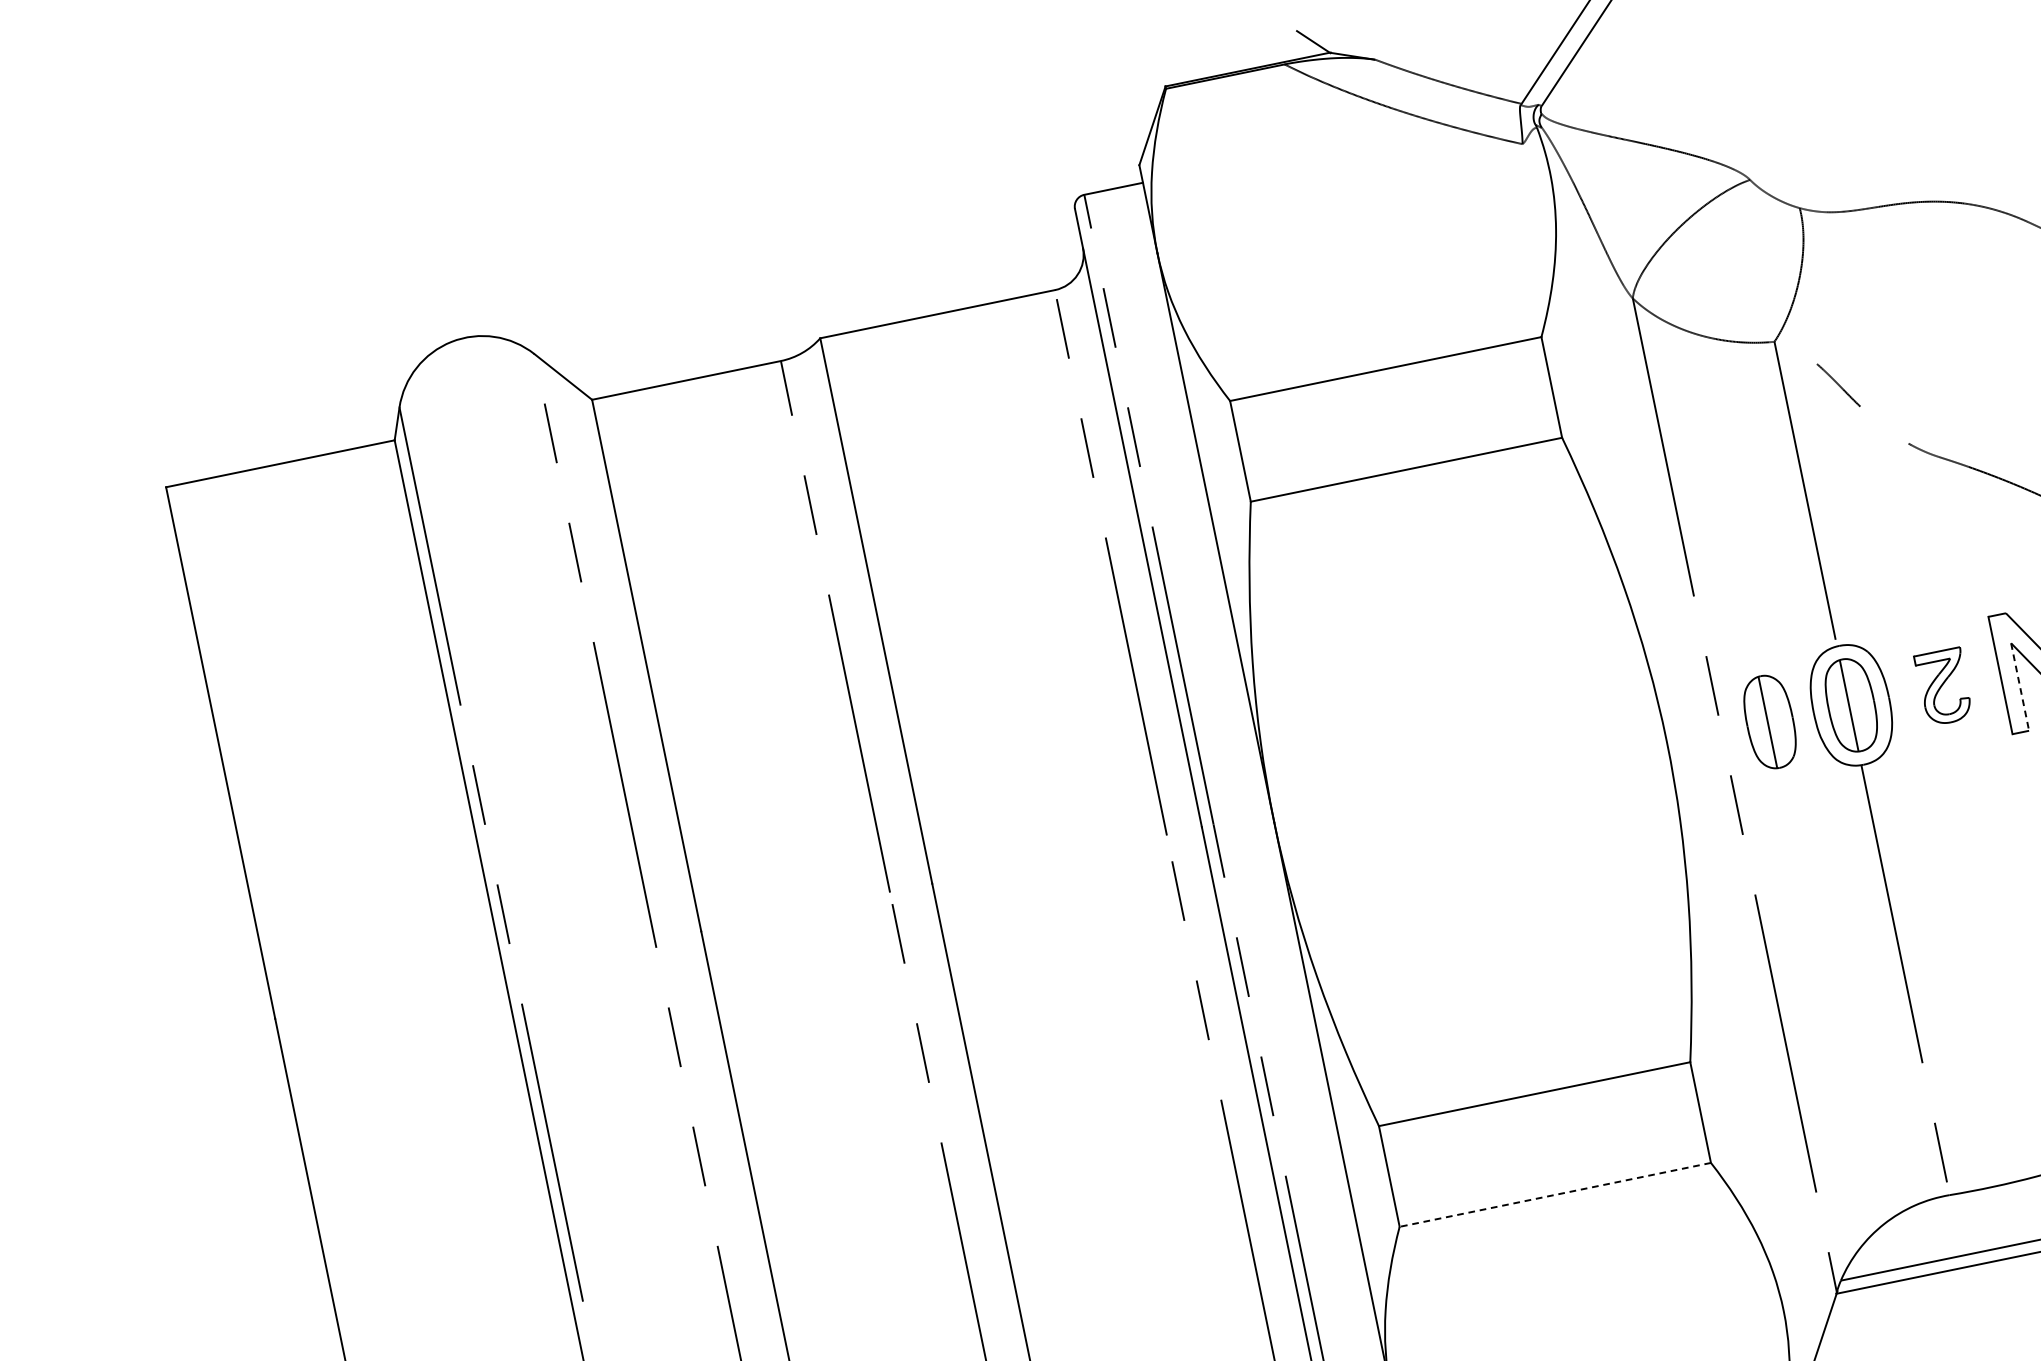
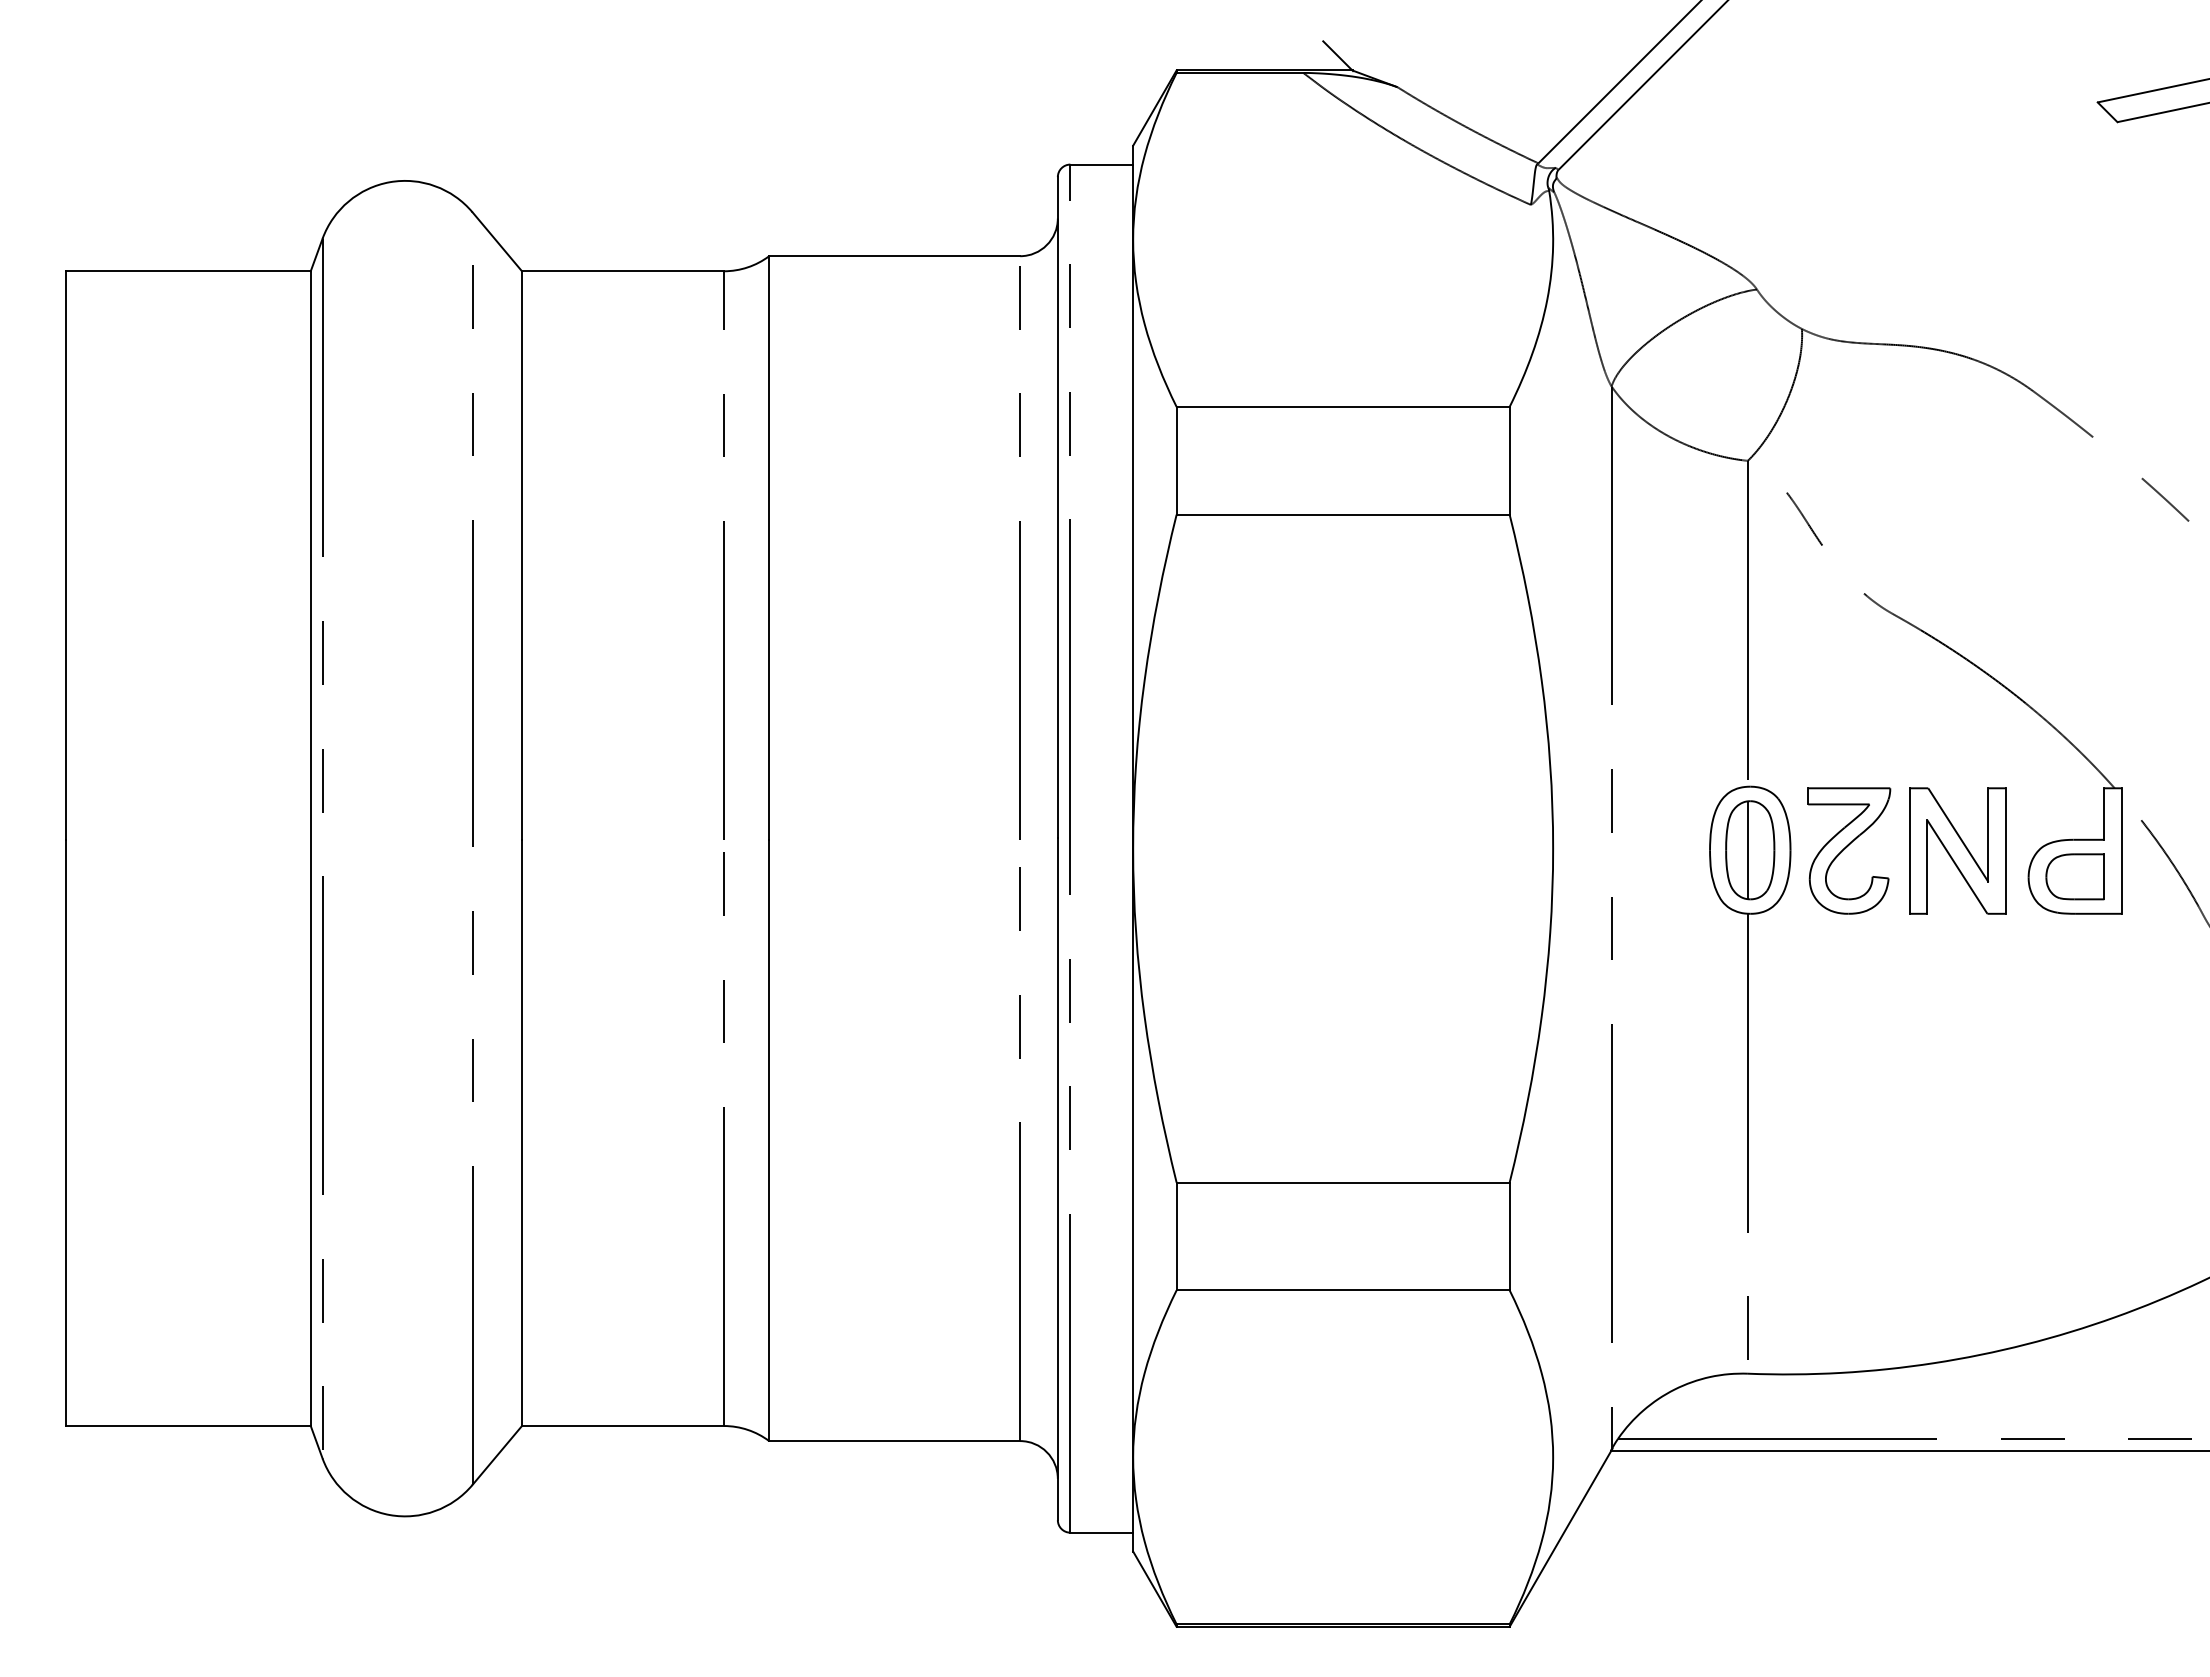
part: (1944, 686) -> (1849, 850), size x1.67
line: (2020, 687) -> (1927, 867), dashed -> solid
part: (1770, 722) -> (1663, 850), removed
line: (1555, 1194) -> (1343, 1290), dashed -> solid

